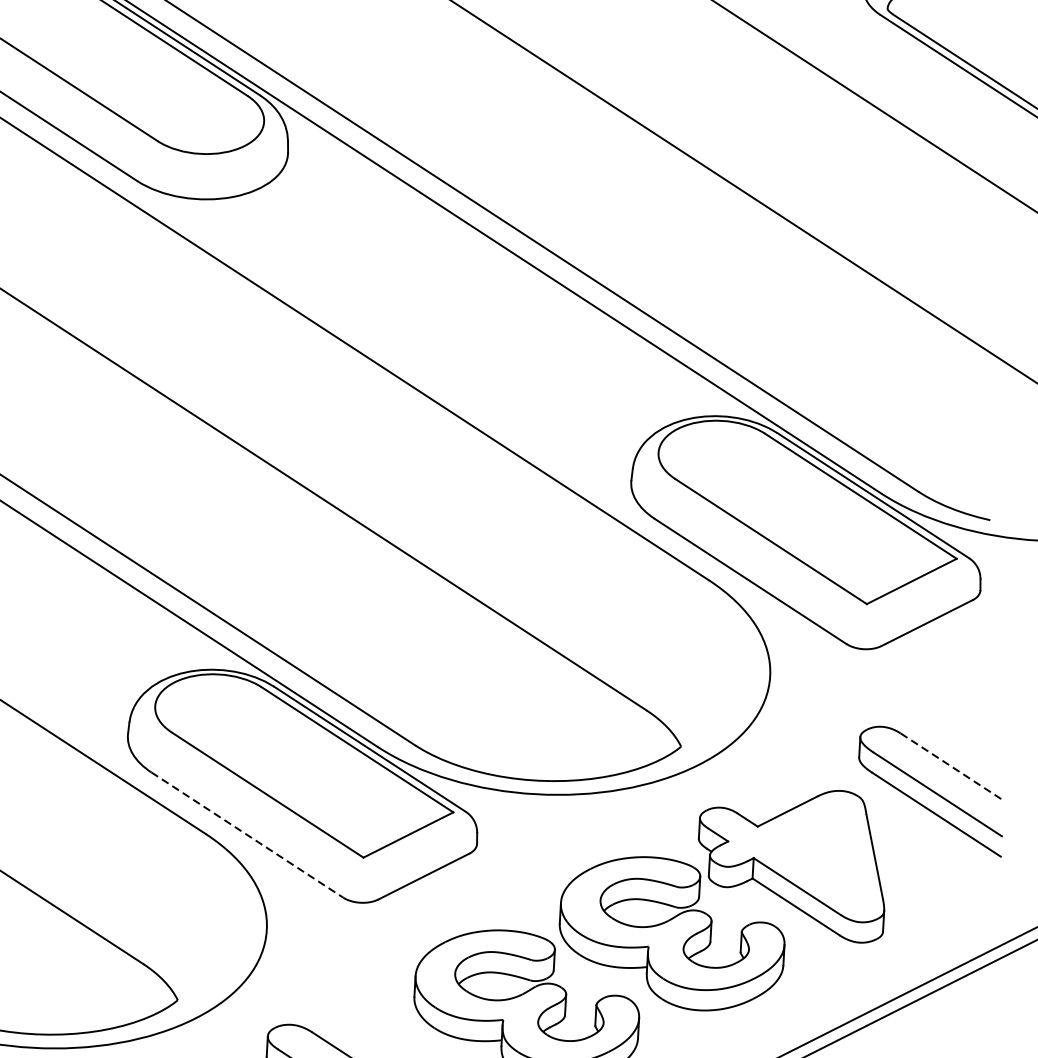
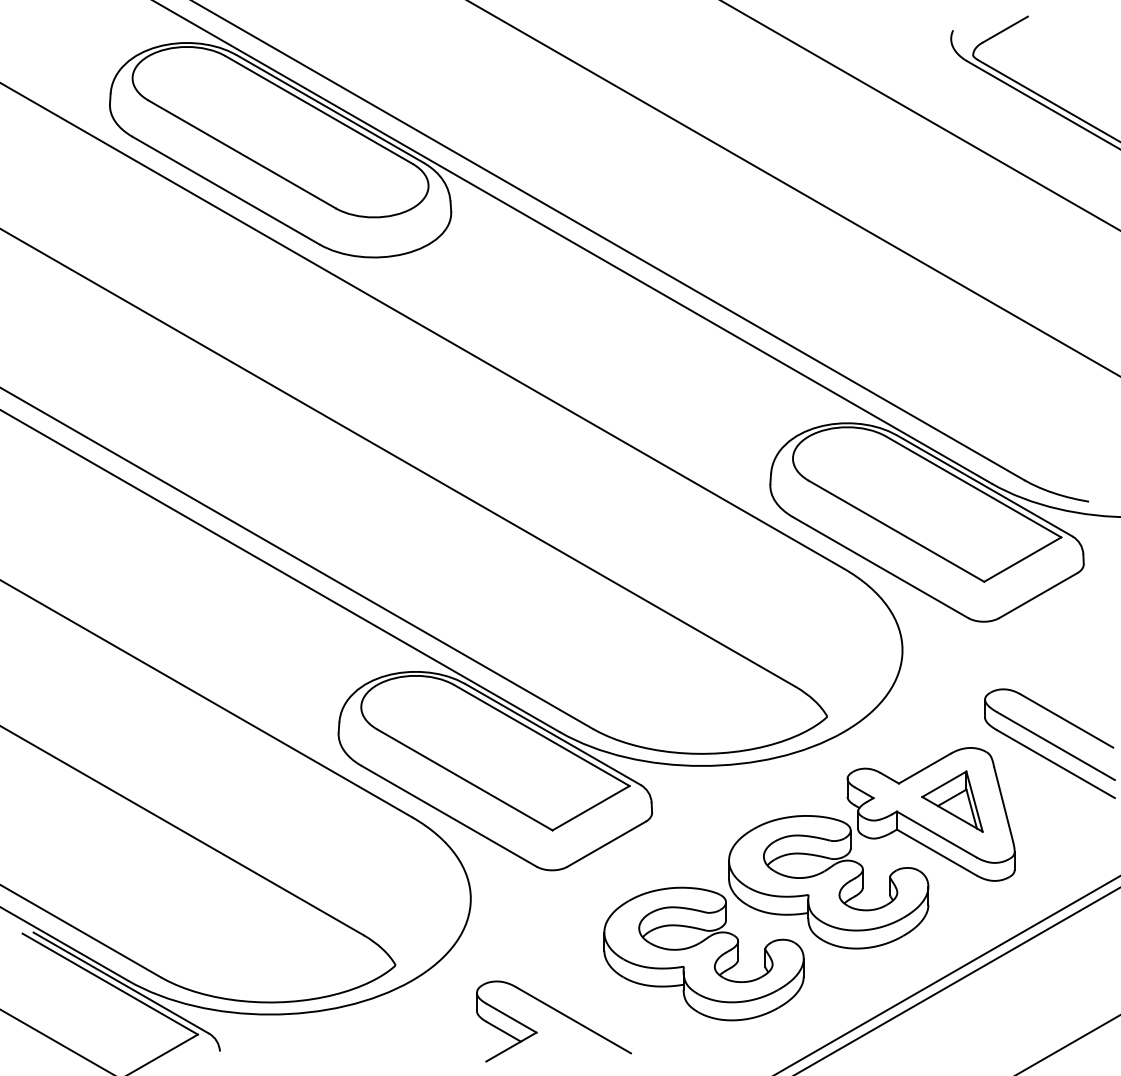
line: (952, 767) -> (1067, 721), dashed -> solid
line: (247, 835) -> (449, 816), dashed -> solid
part: (817, 850) -> (952, 801), added

